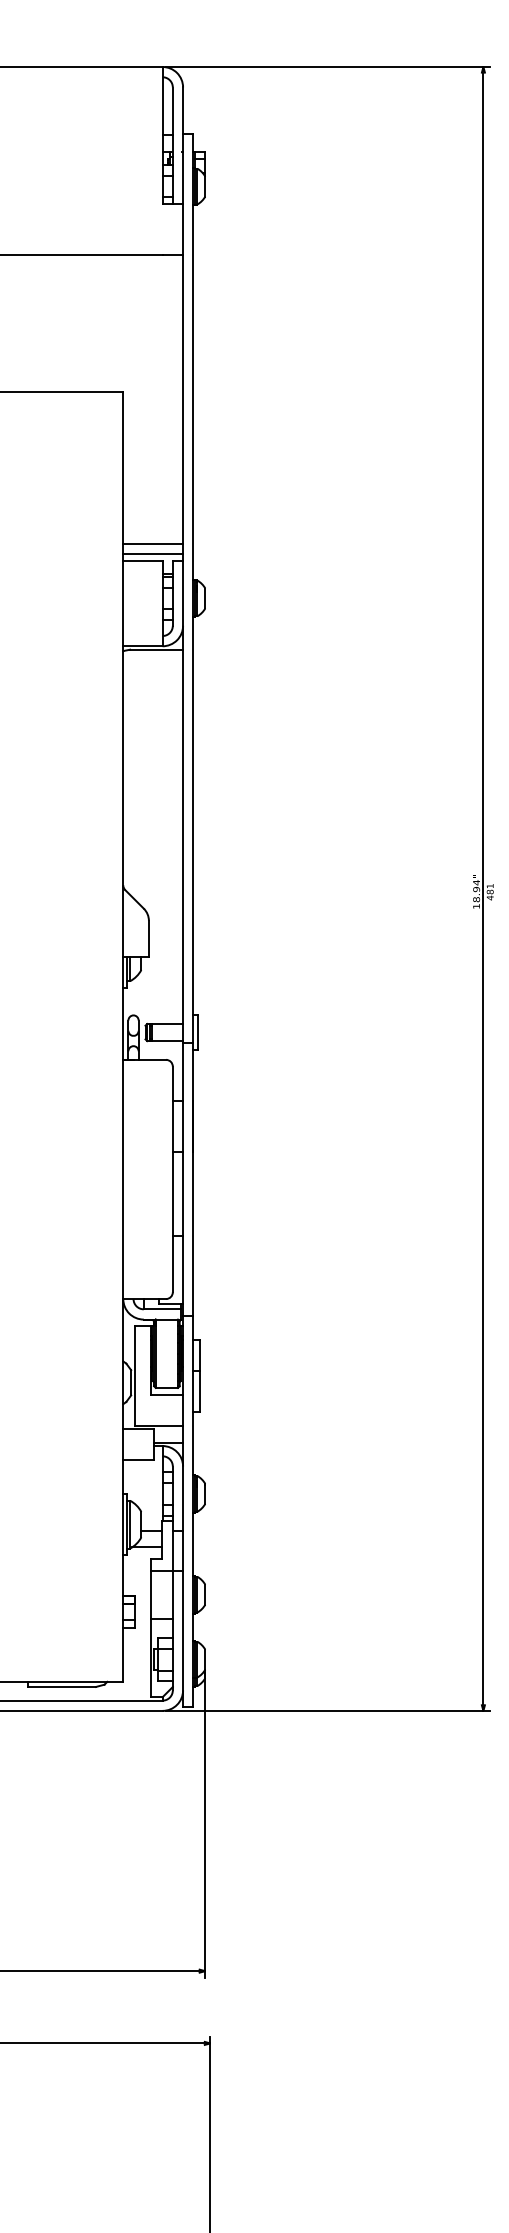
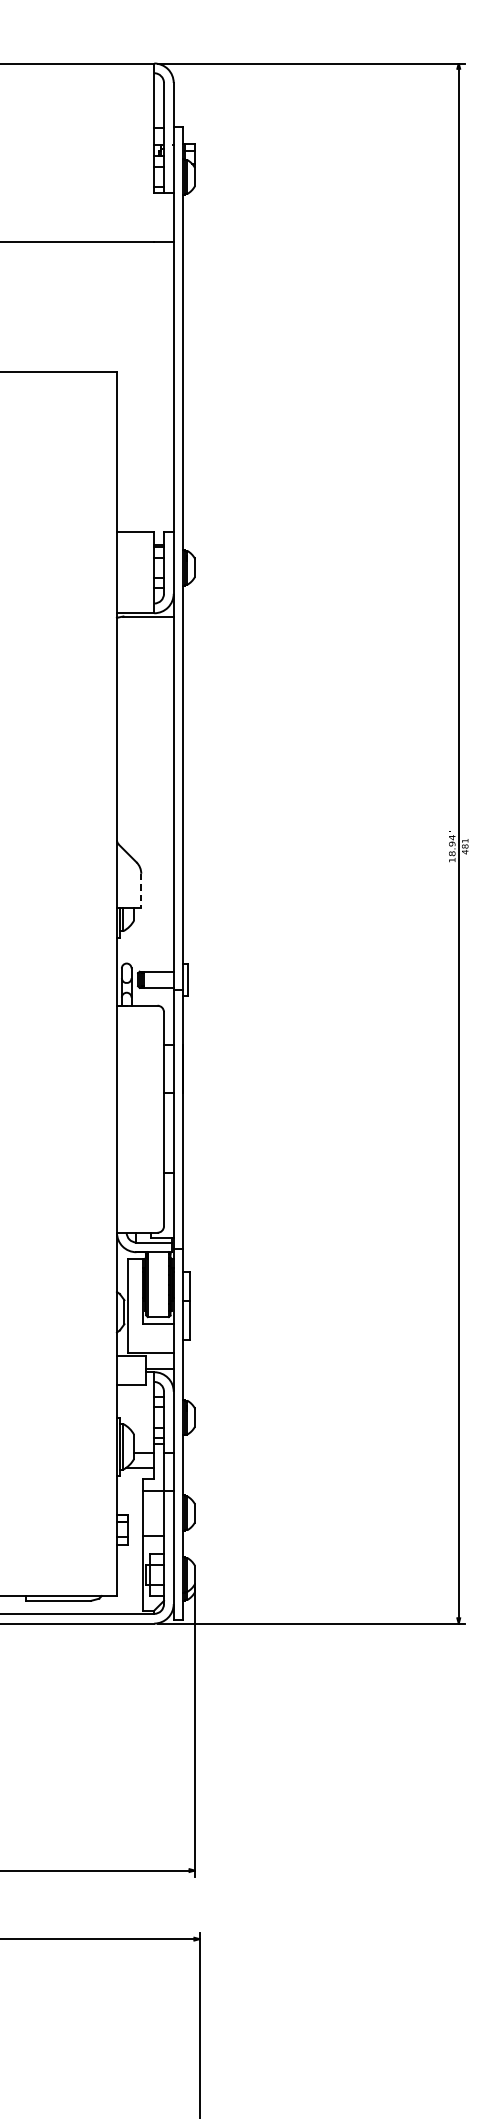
line: (153, 544) -> (145, 516), removed
line: (153, 554) -> (145, 526), removed
line: (148, 939) -> (140, 891), solid -> dashed

